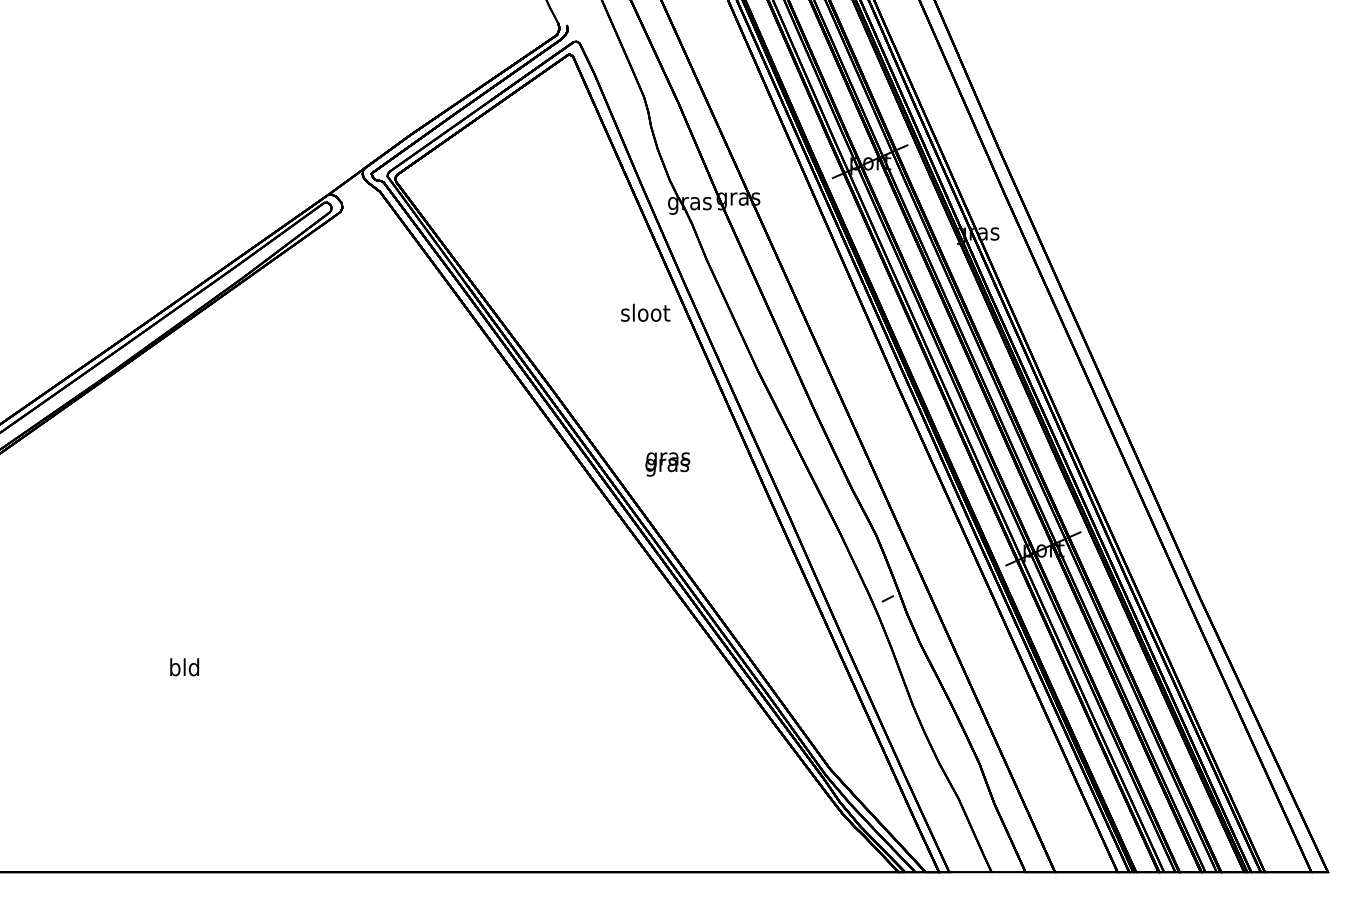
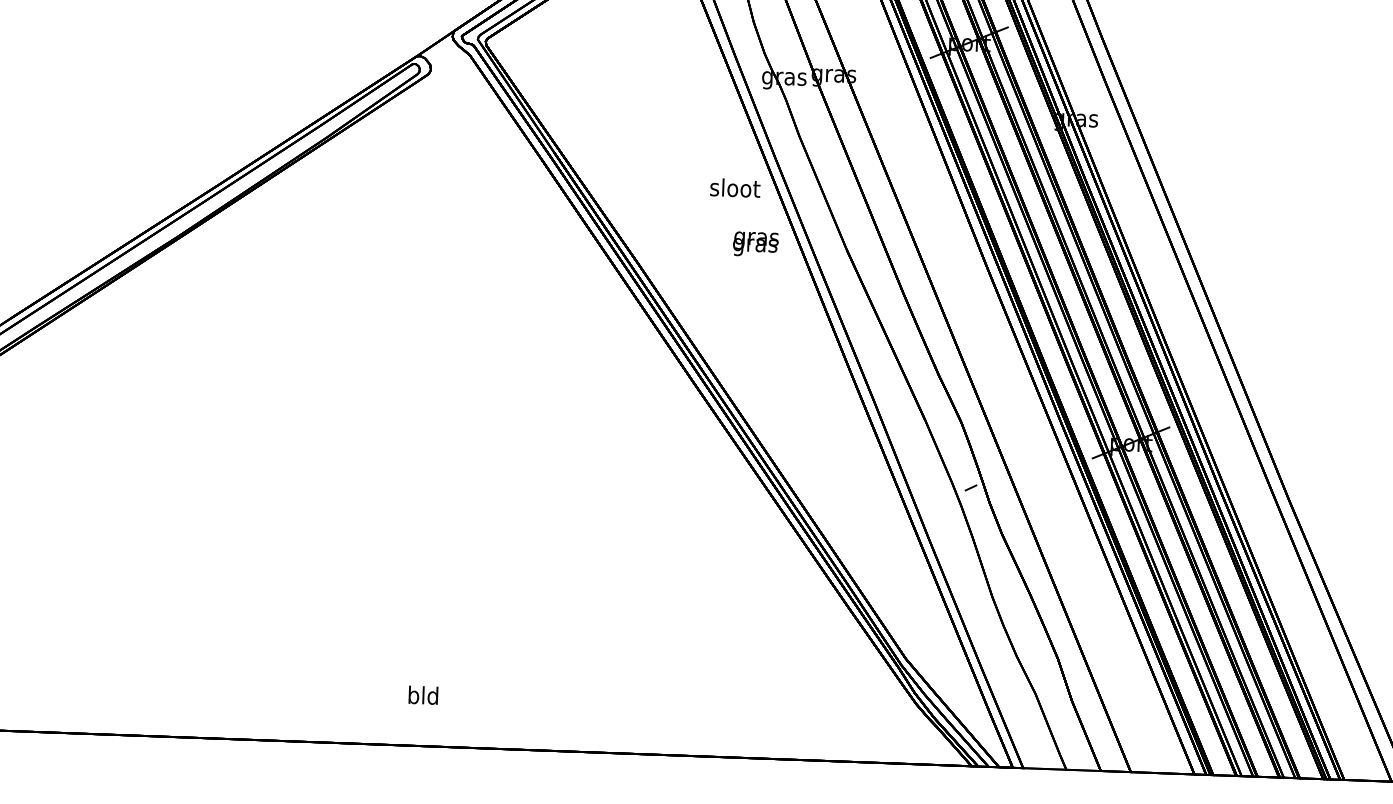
text: (667, 464) -> (755, 244), moved
text: (184, 667) -> (423, 695), moved

